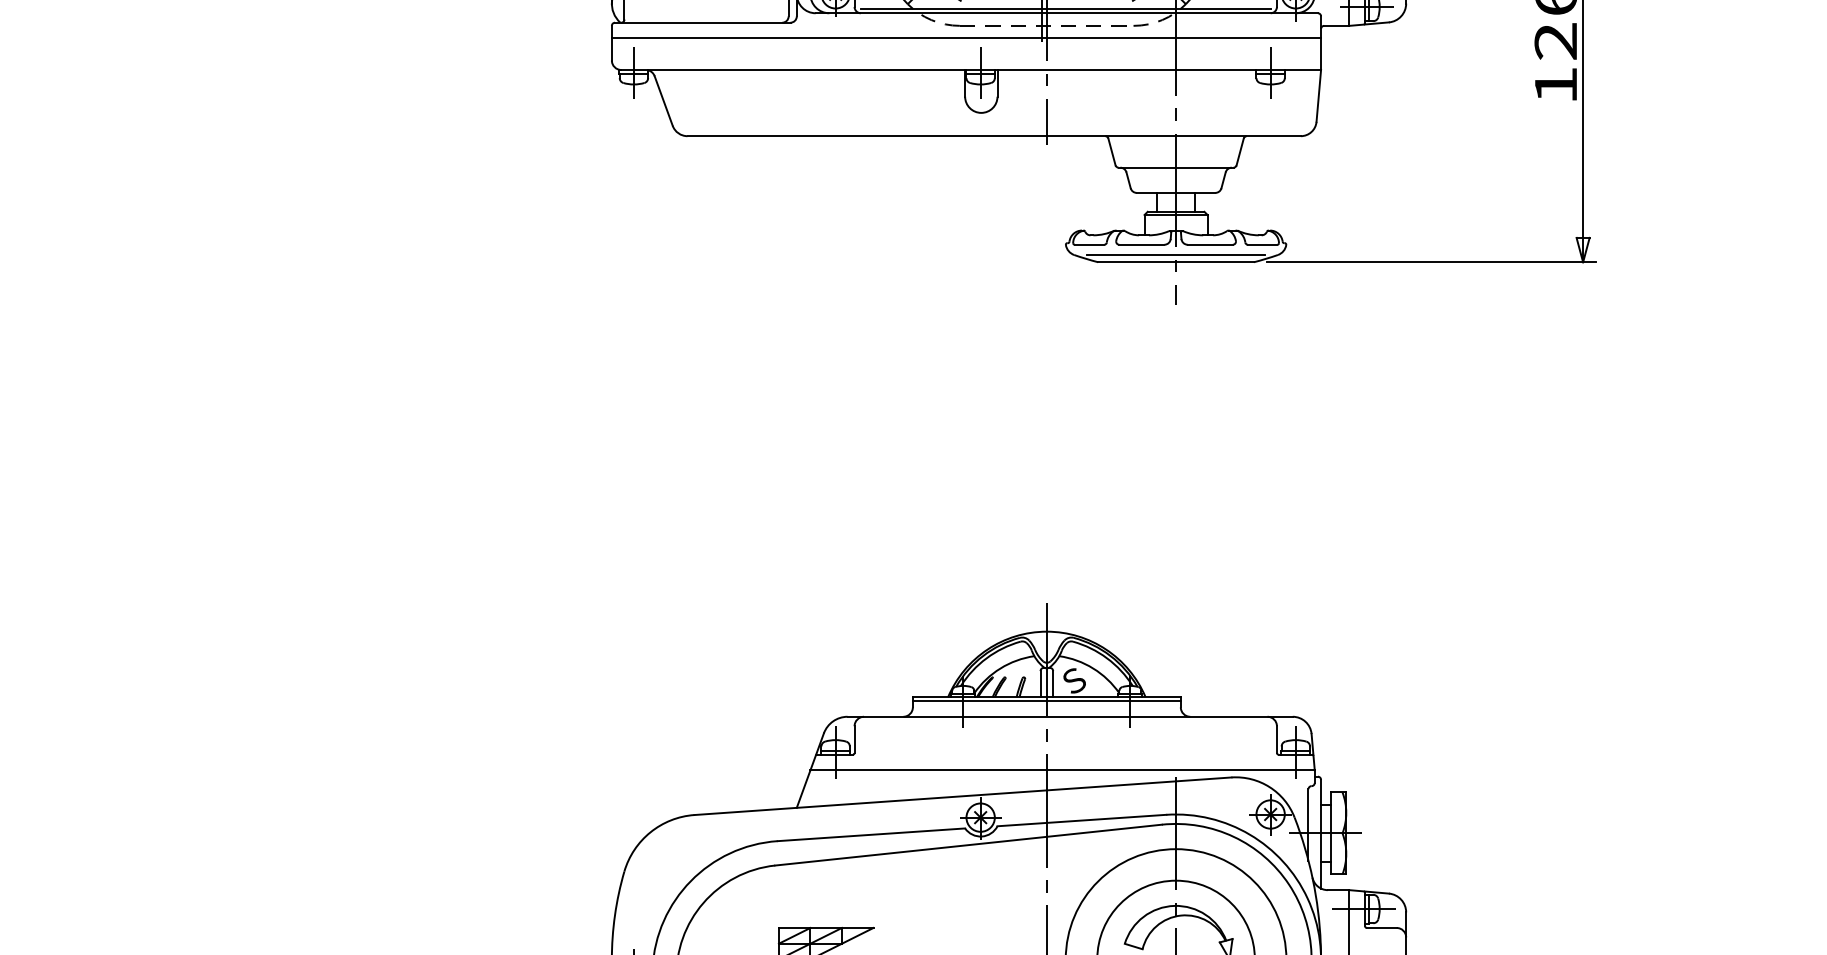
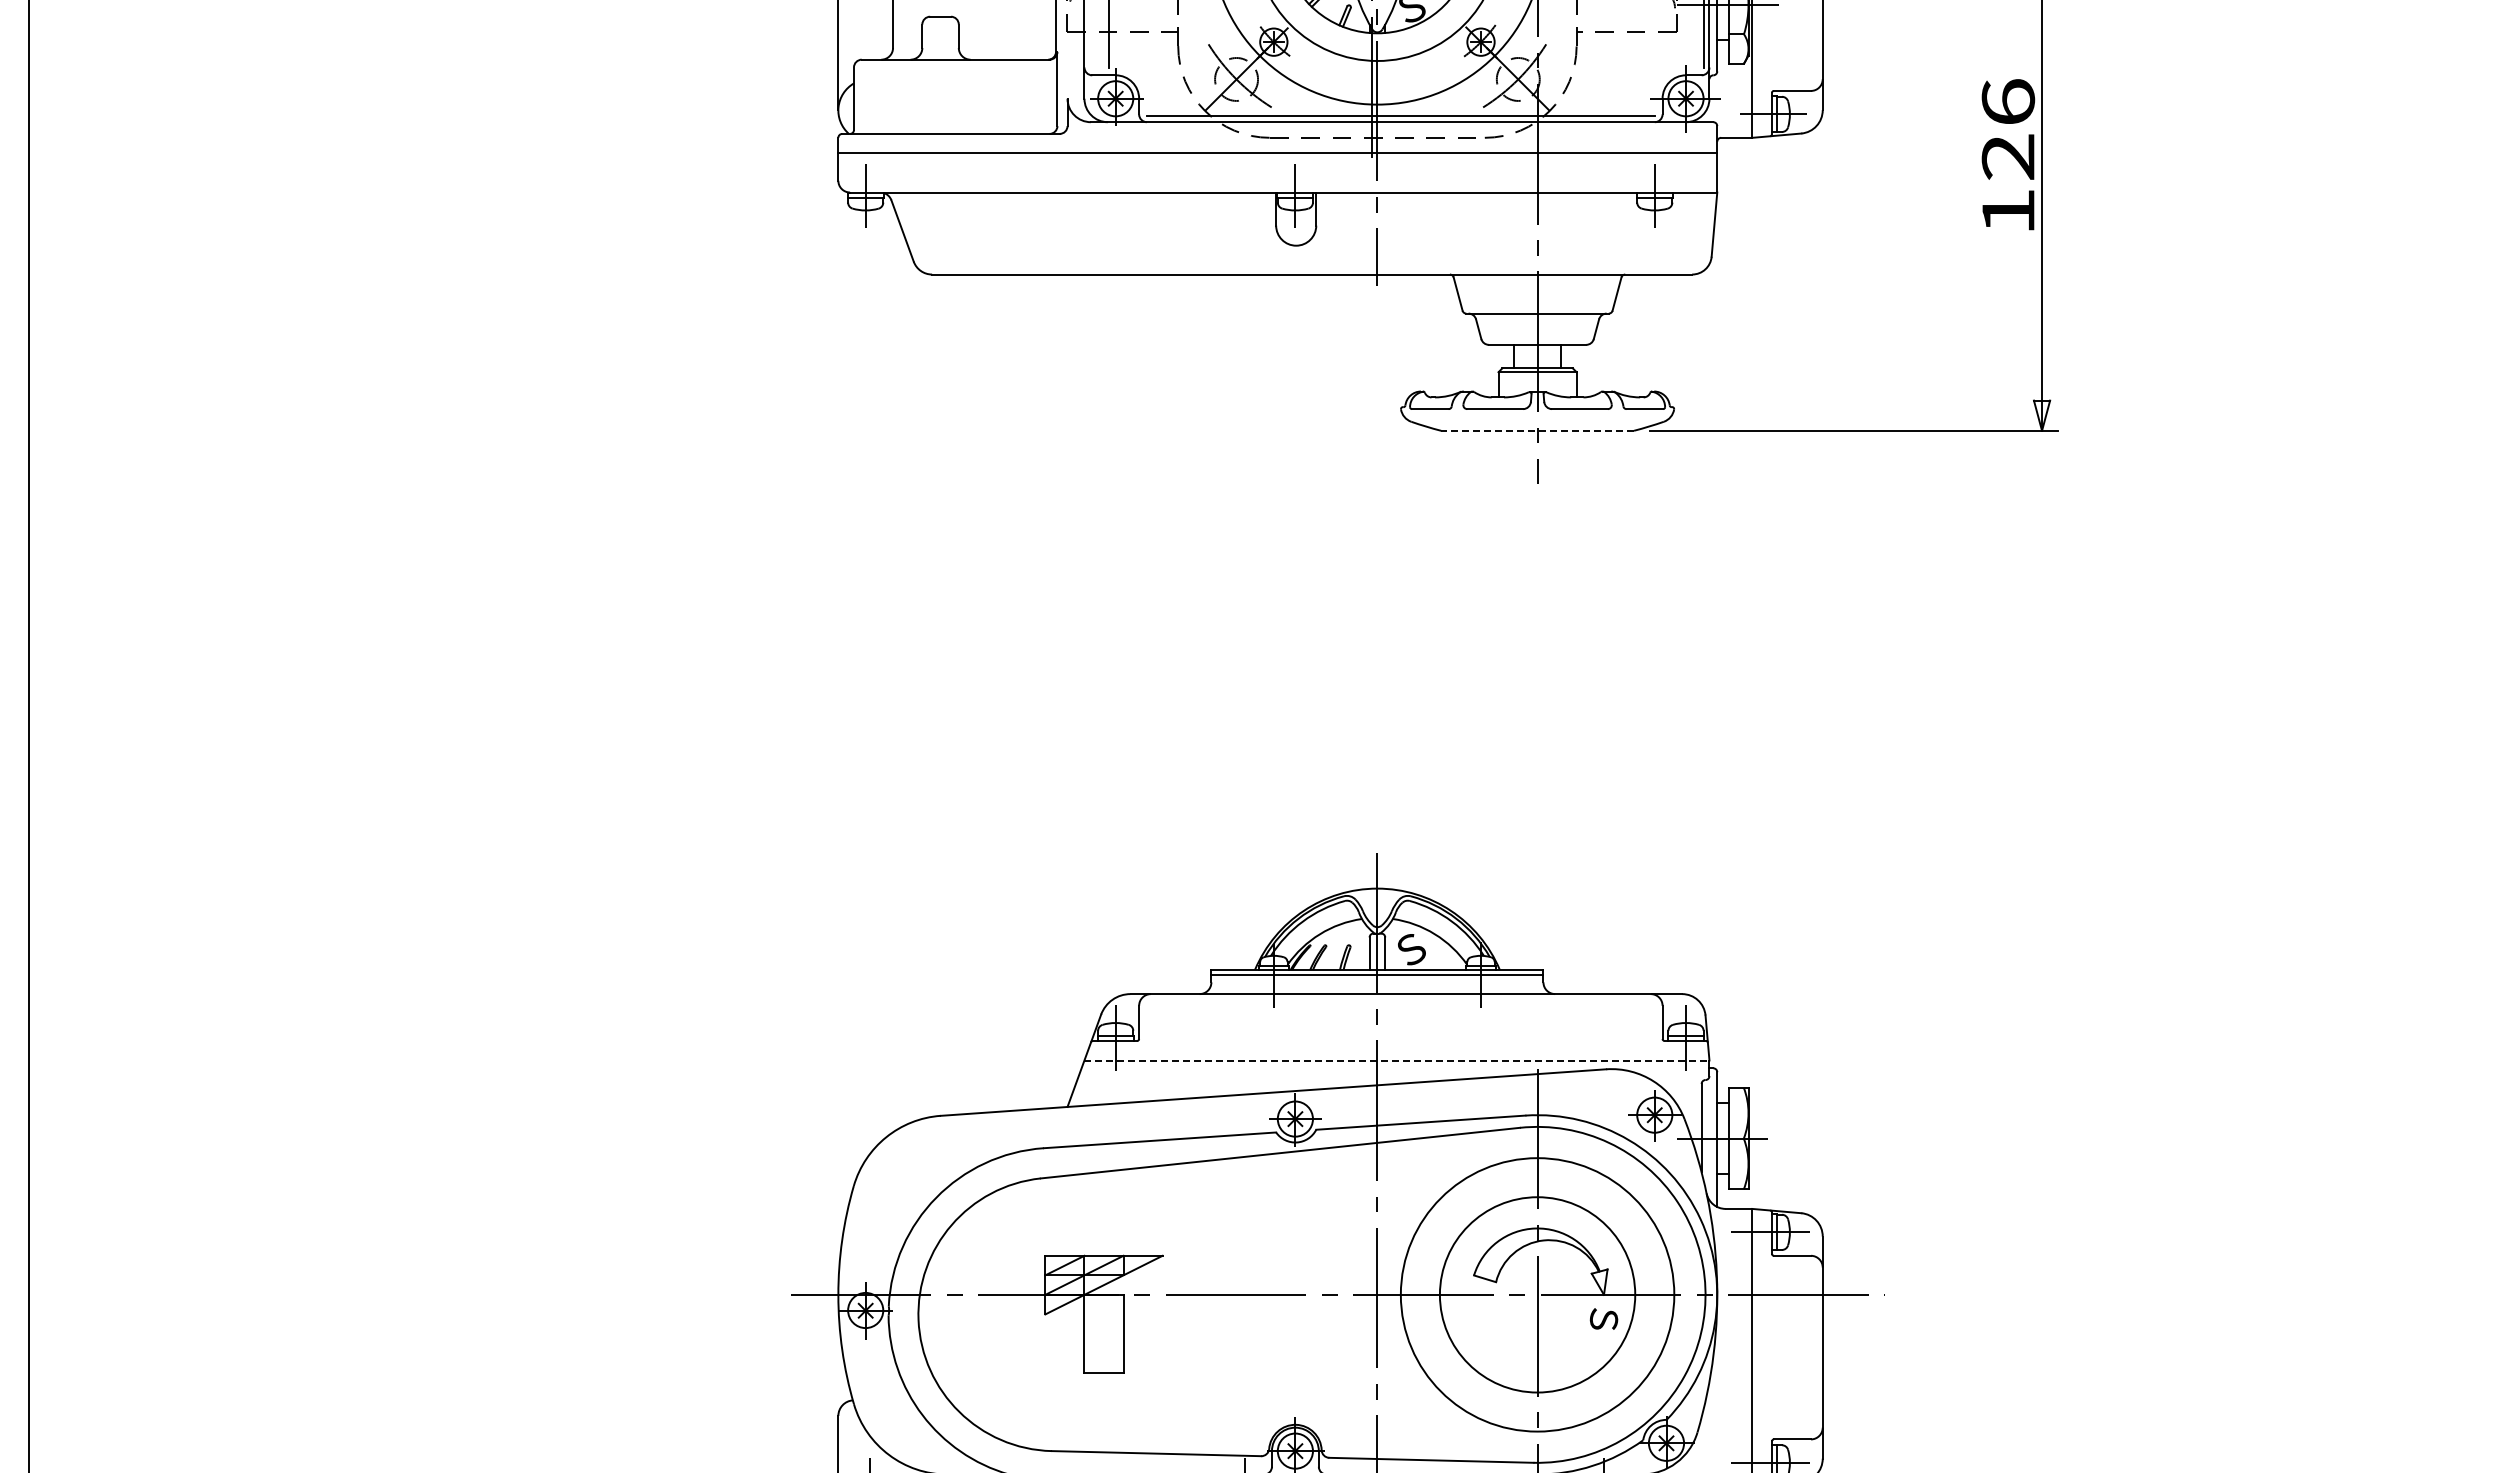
line: (1176, 255) -> (1537, 422), removed
line: (1176, 262) -> (1537, 430), solid -> dashed
line: (1062, 770) -> (1396, 1060), solid -> dashed

